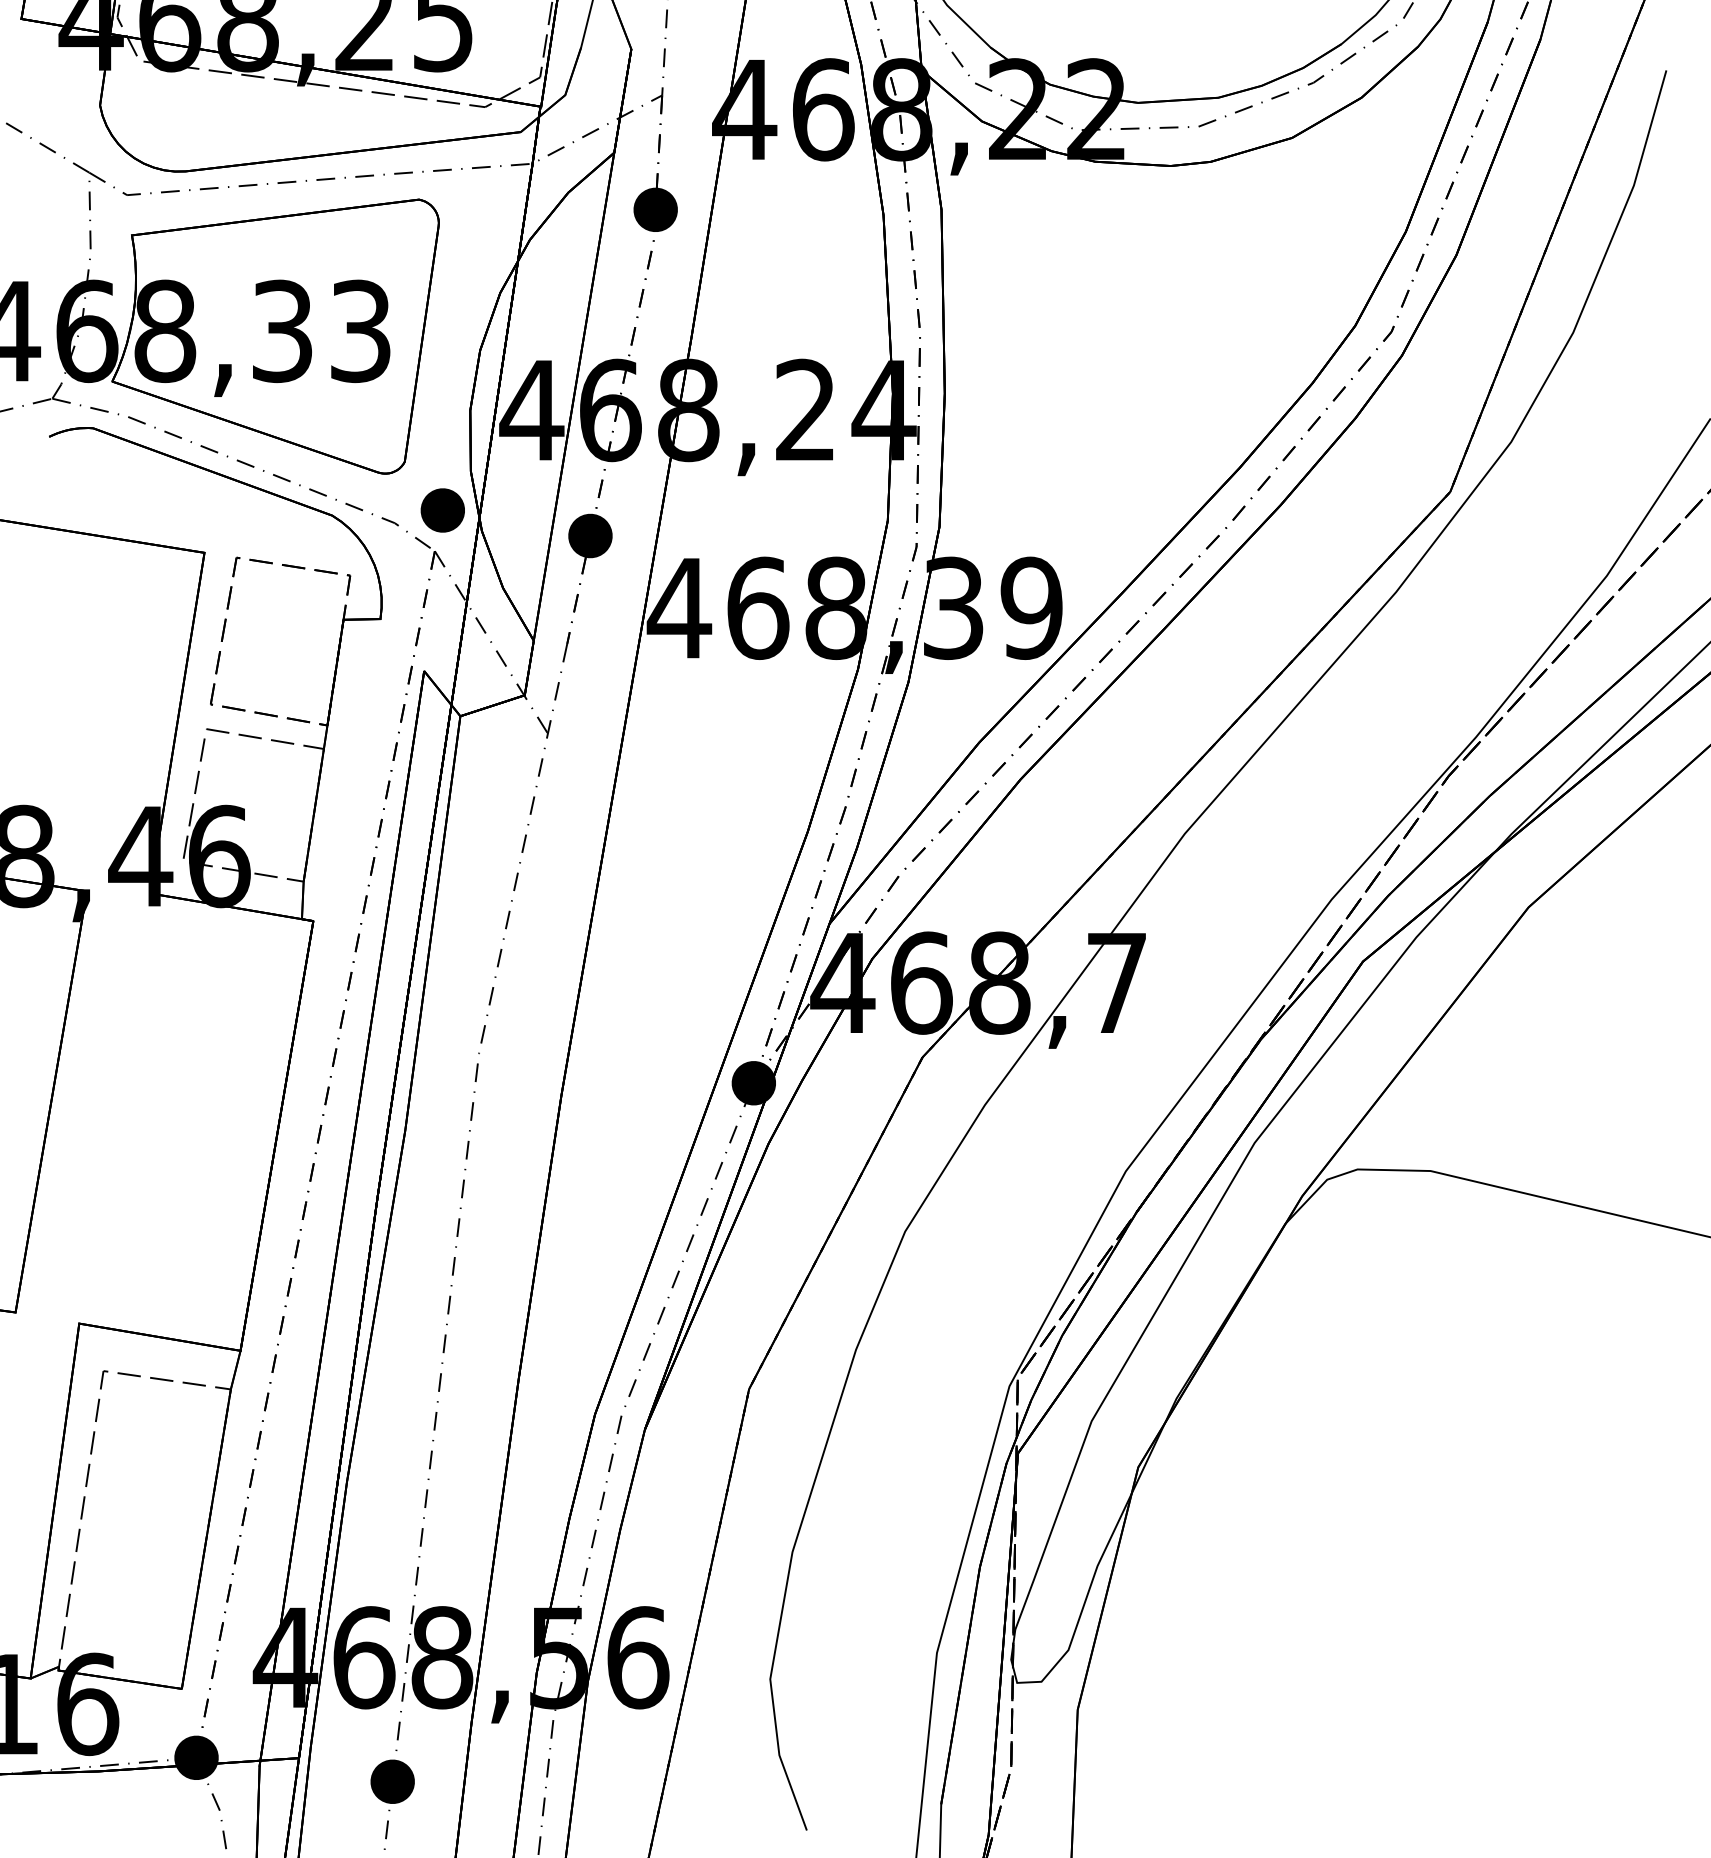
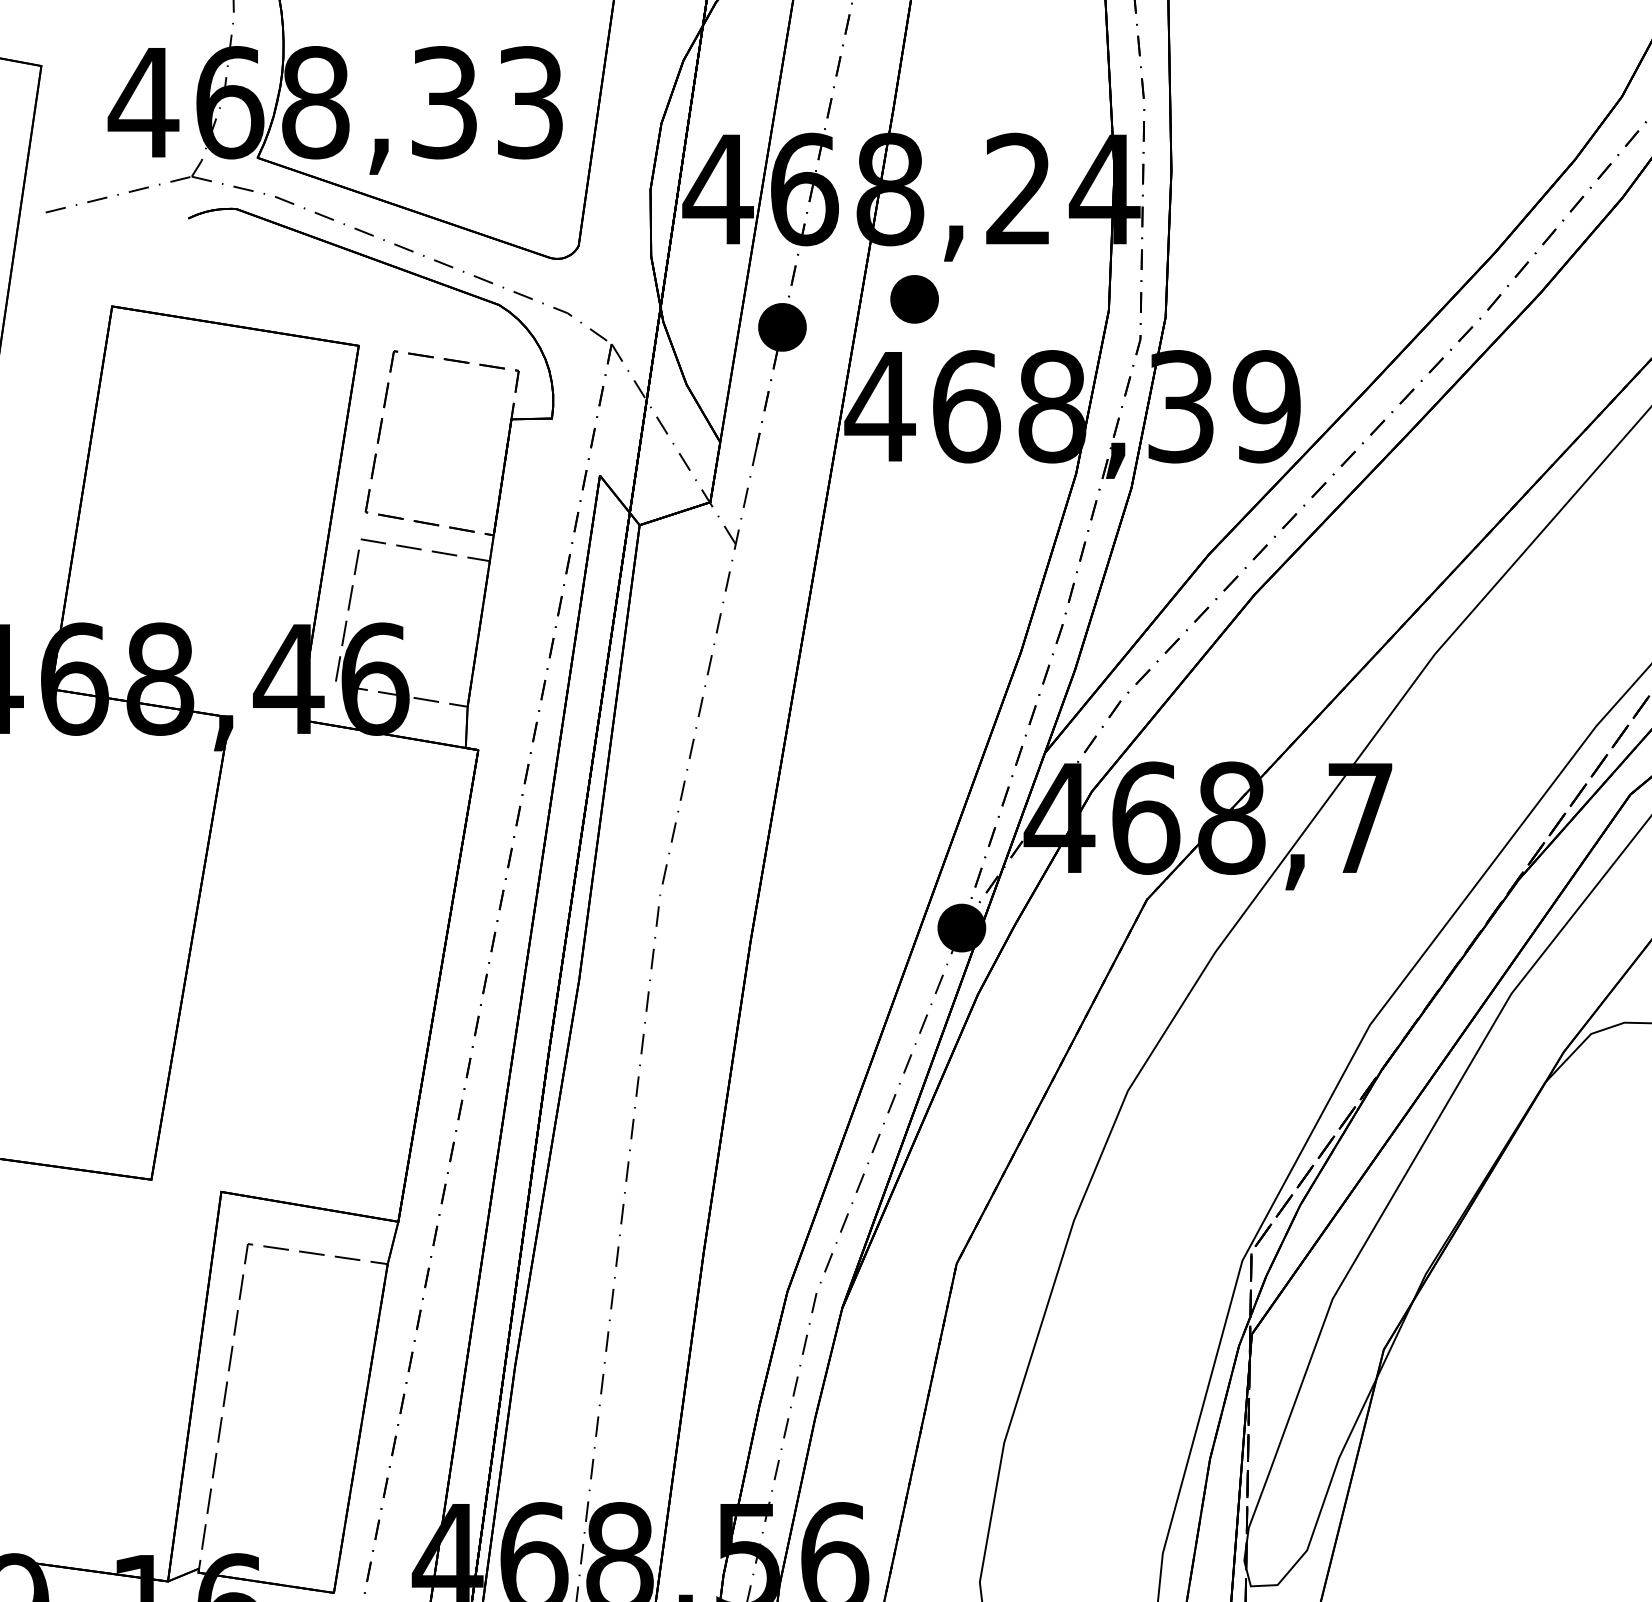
part: (442, 510) -> (914, 299), moved

